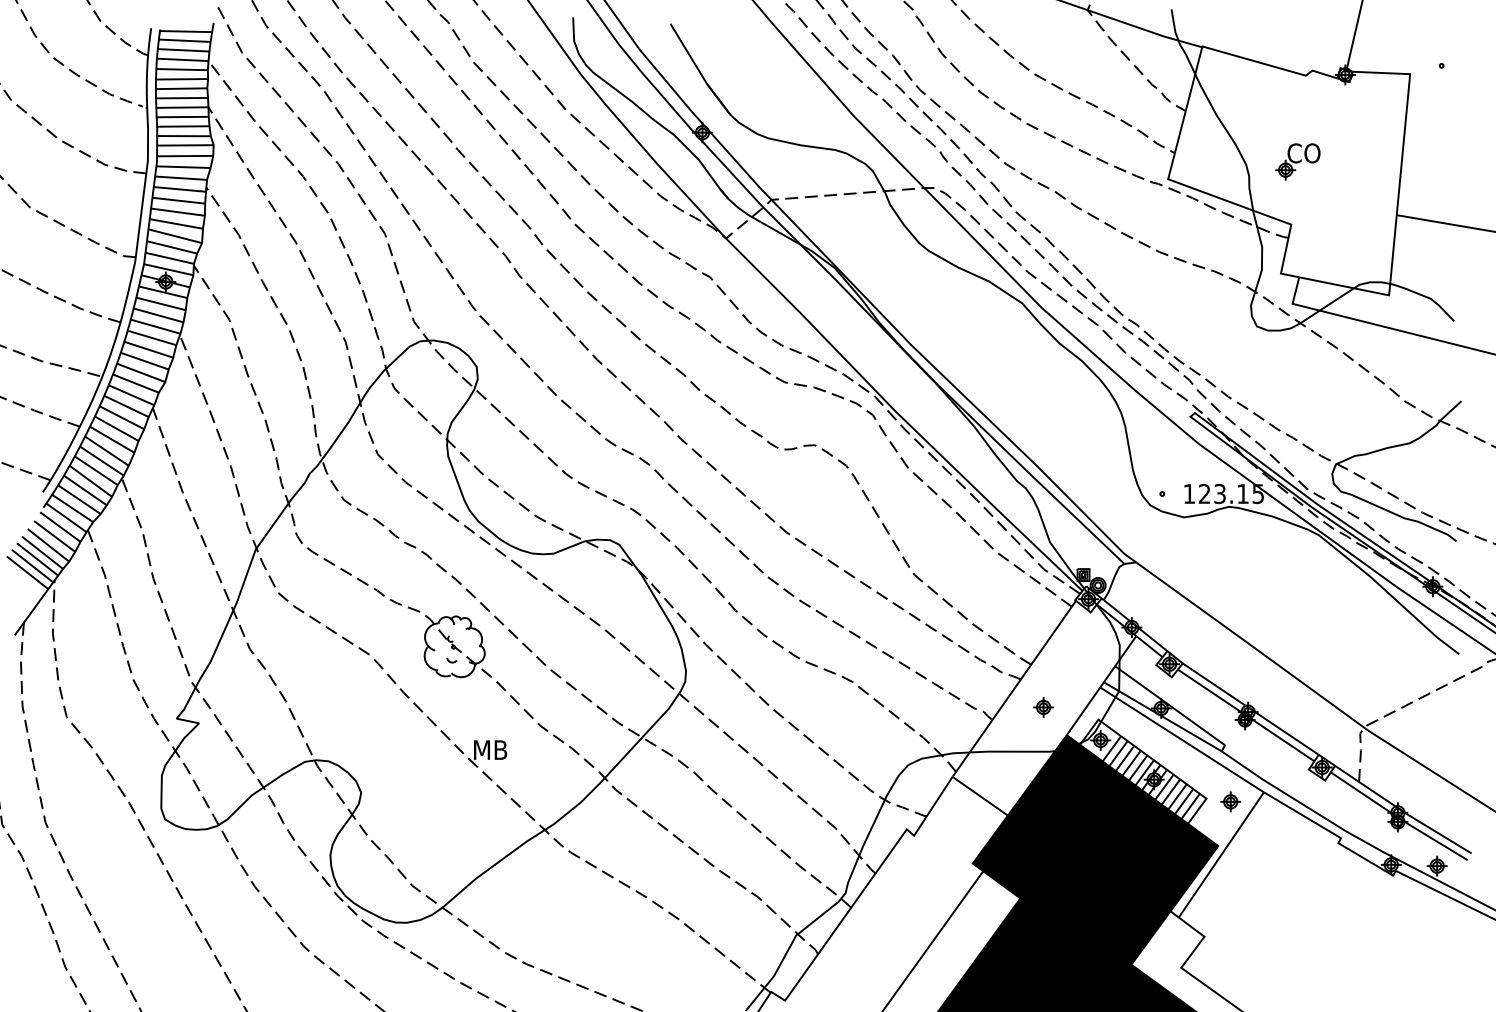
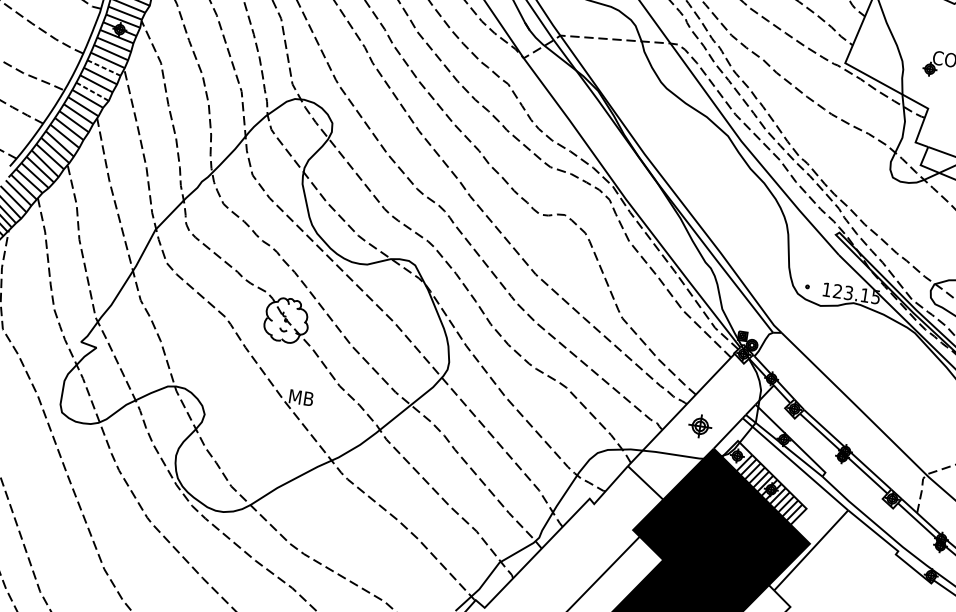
line: (152, 338) -> (104, 68), solid -> dashed
line: (141, 372) -> (92, 91), solid -> dashed
part: (1043, 707) -> (700, 426), size x1.6
part: (1230, 801) -> (823, 513), removed

